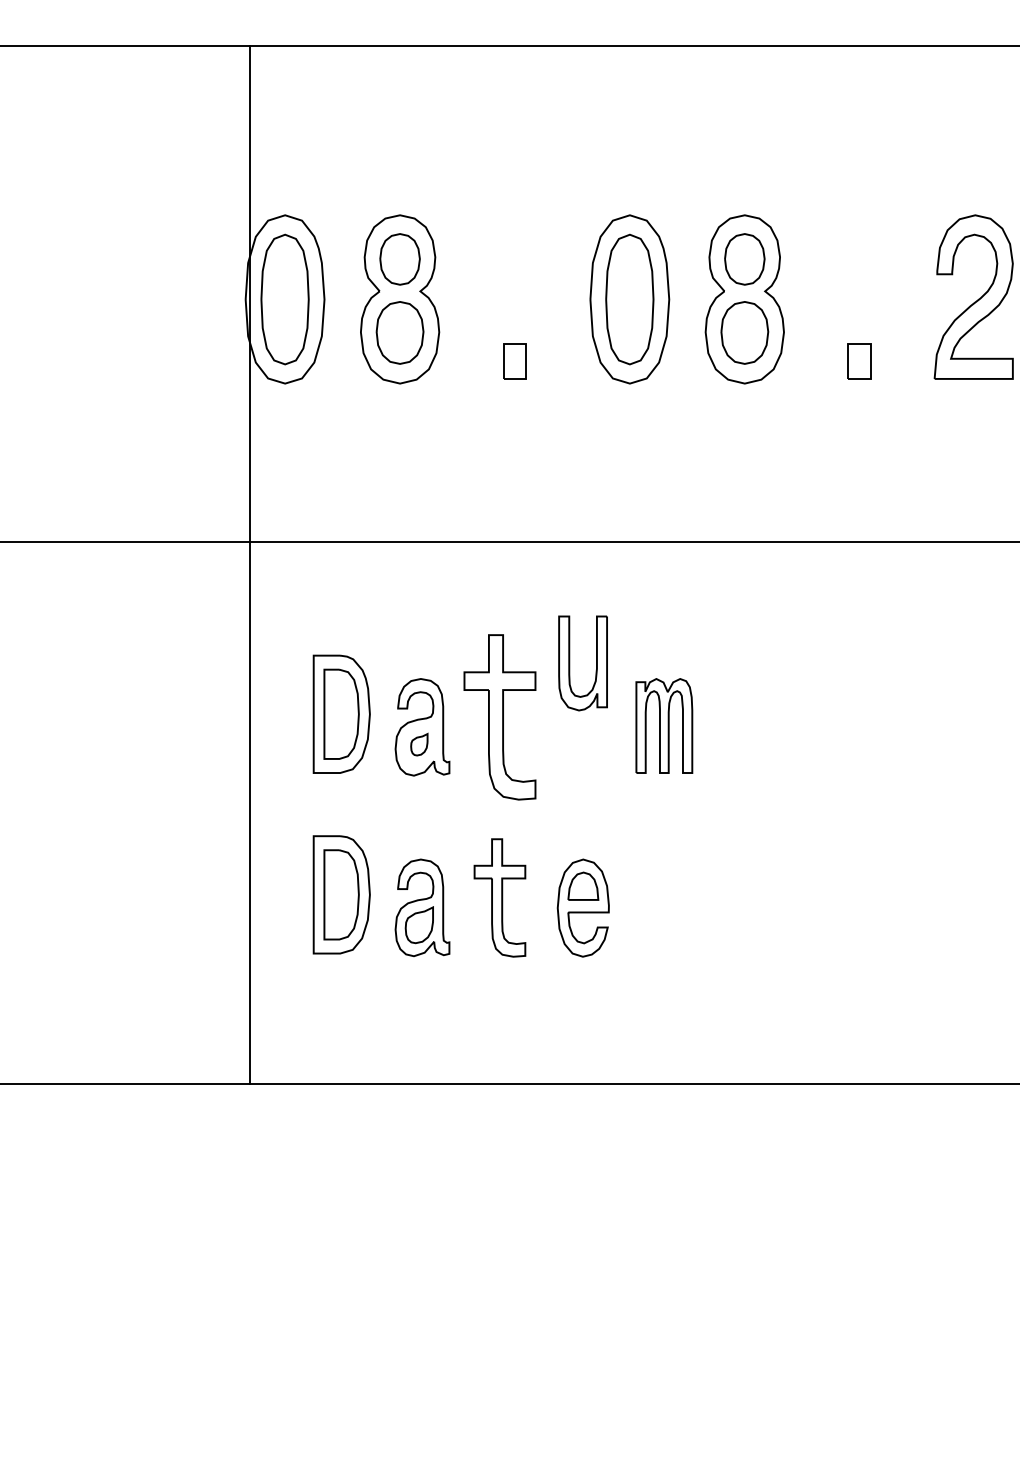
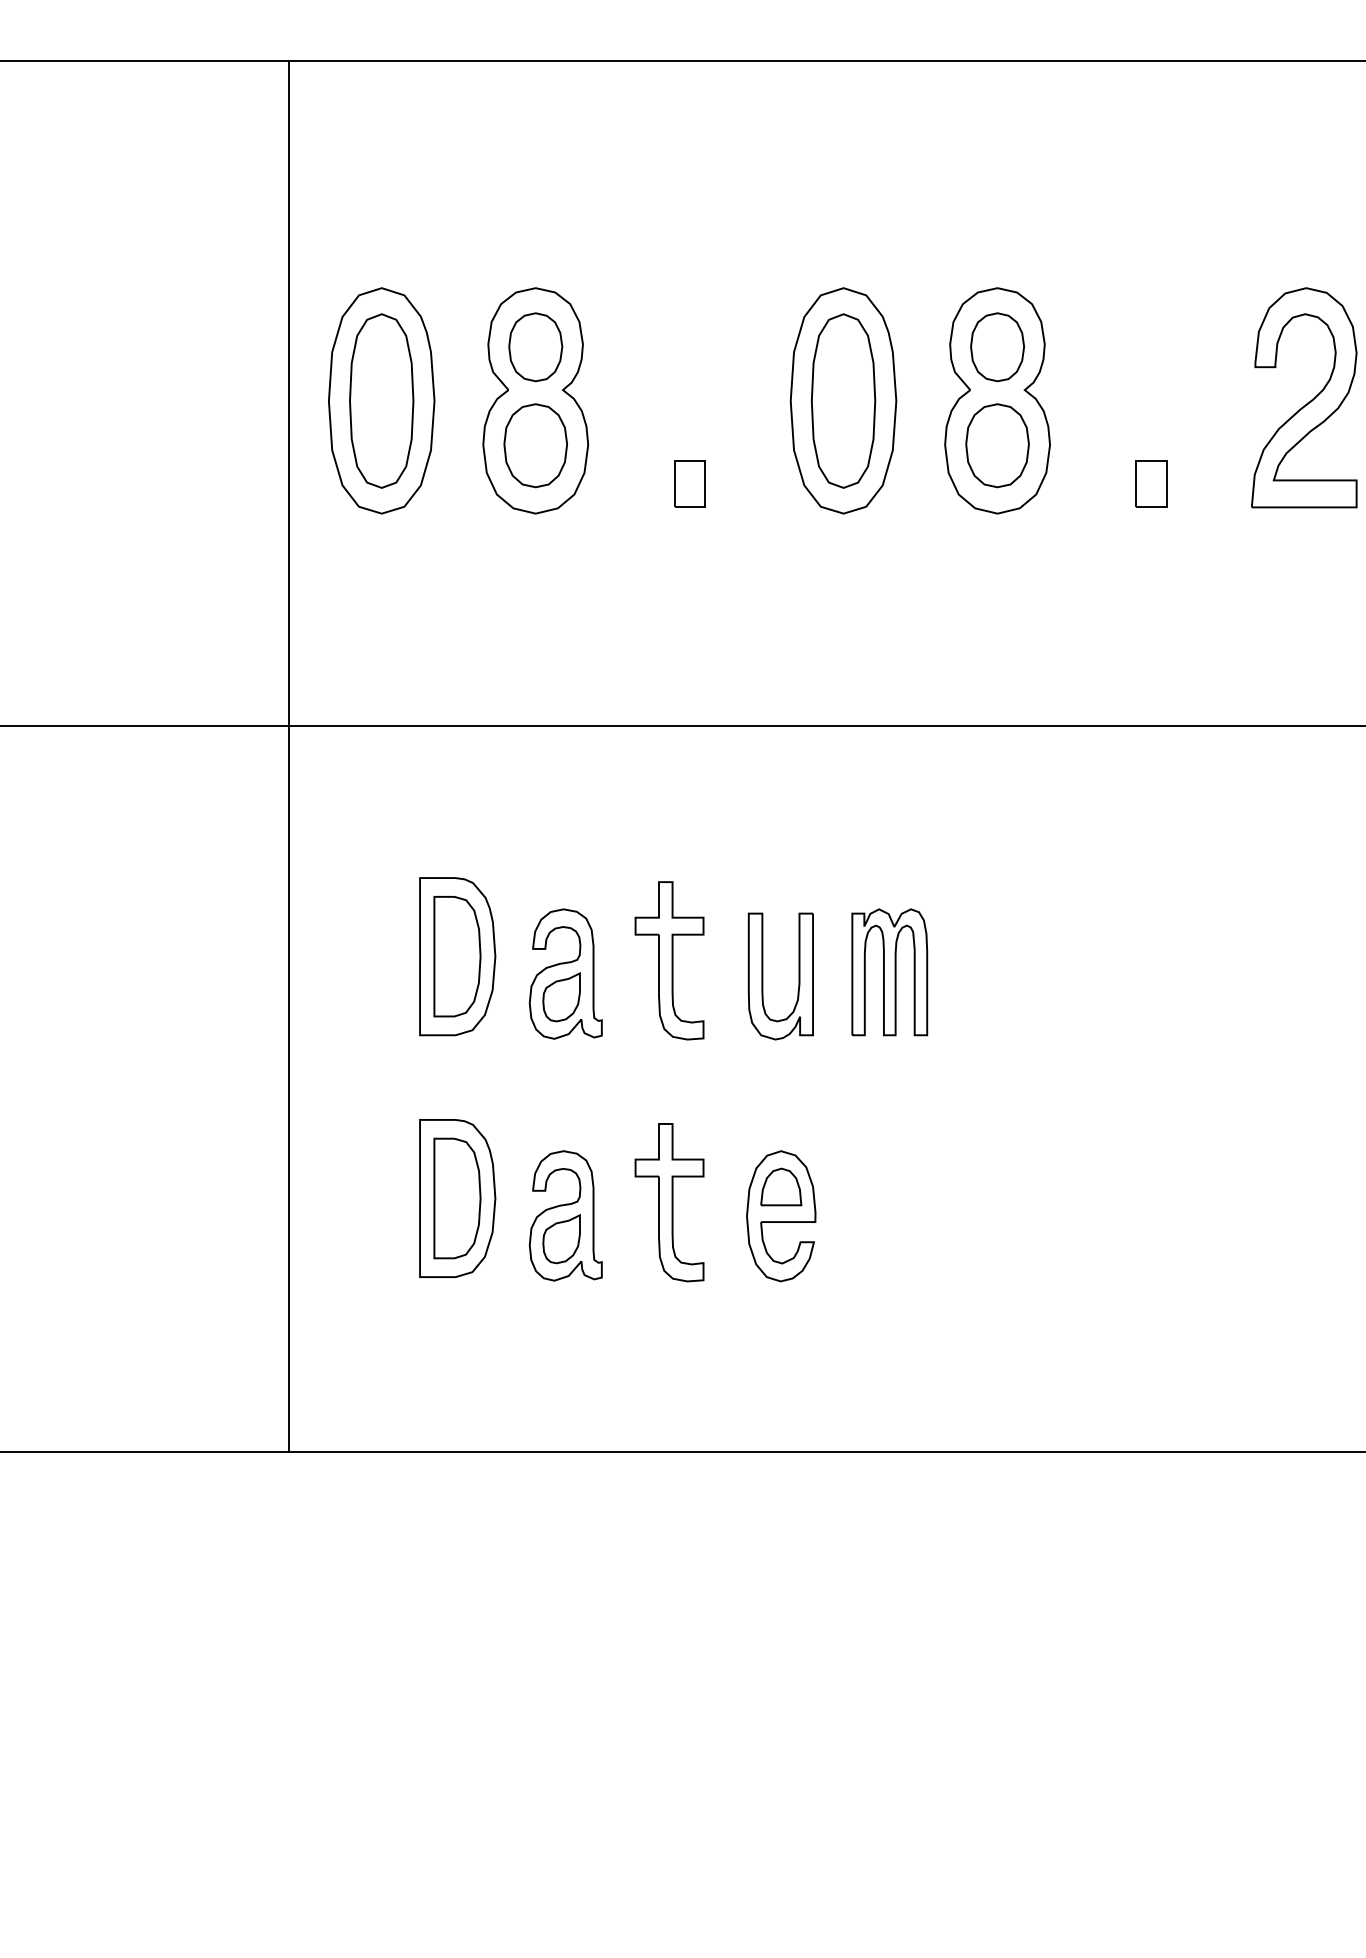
line: (249, 564) -> (288, 755), moved
part: (570, 663) -> (763, 976), moved
part: (499, 717) -> (669, 960), size x0.71
part: (419, 744) -> (561, 997), size x1.67

